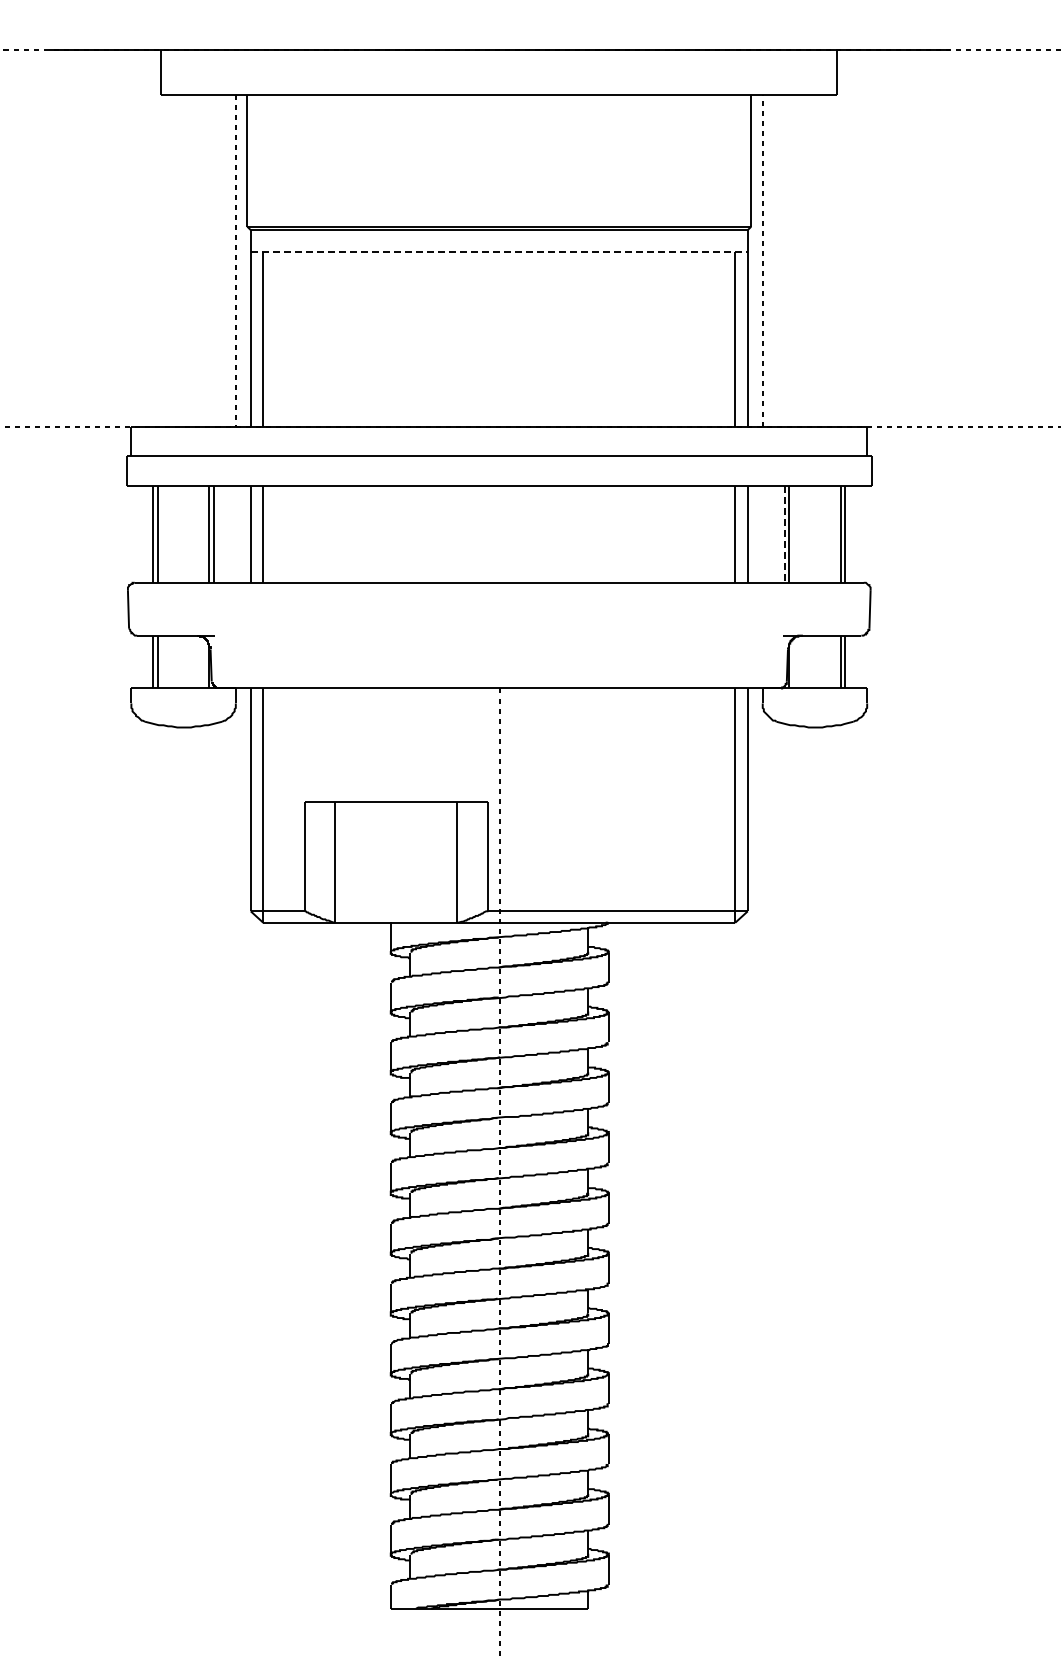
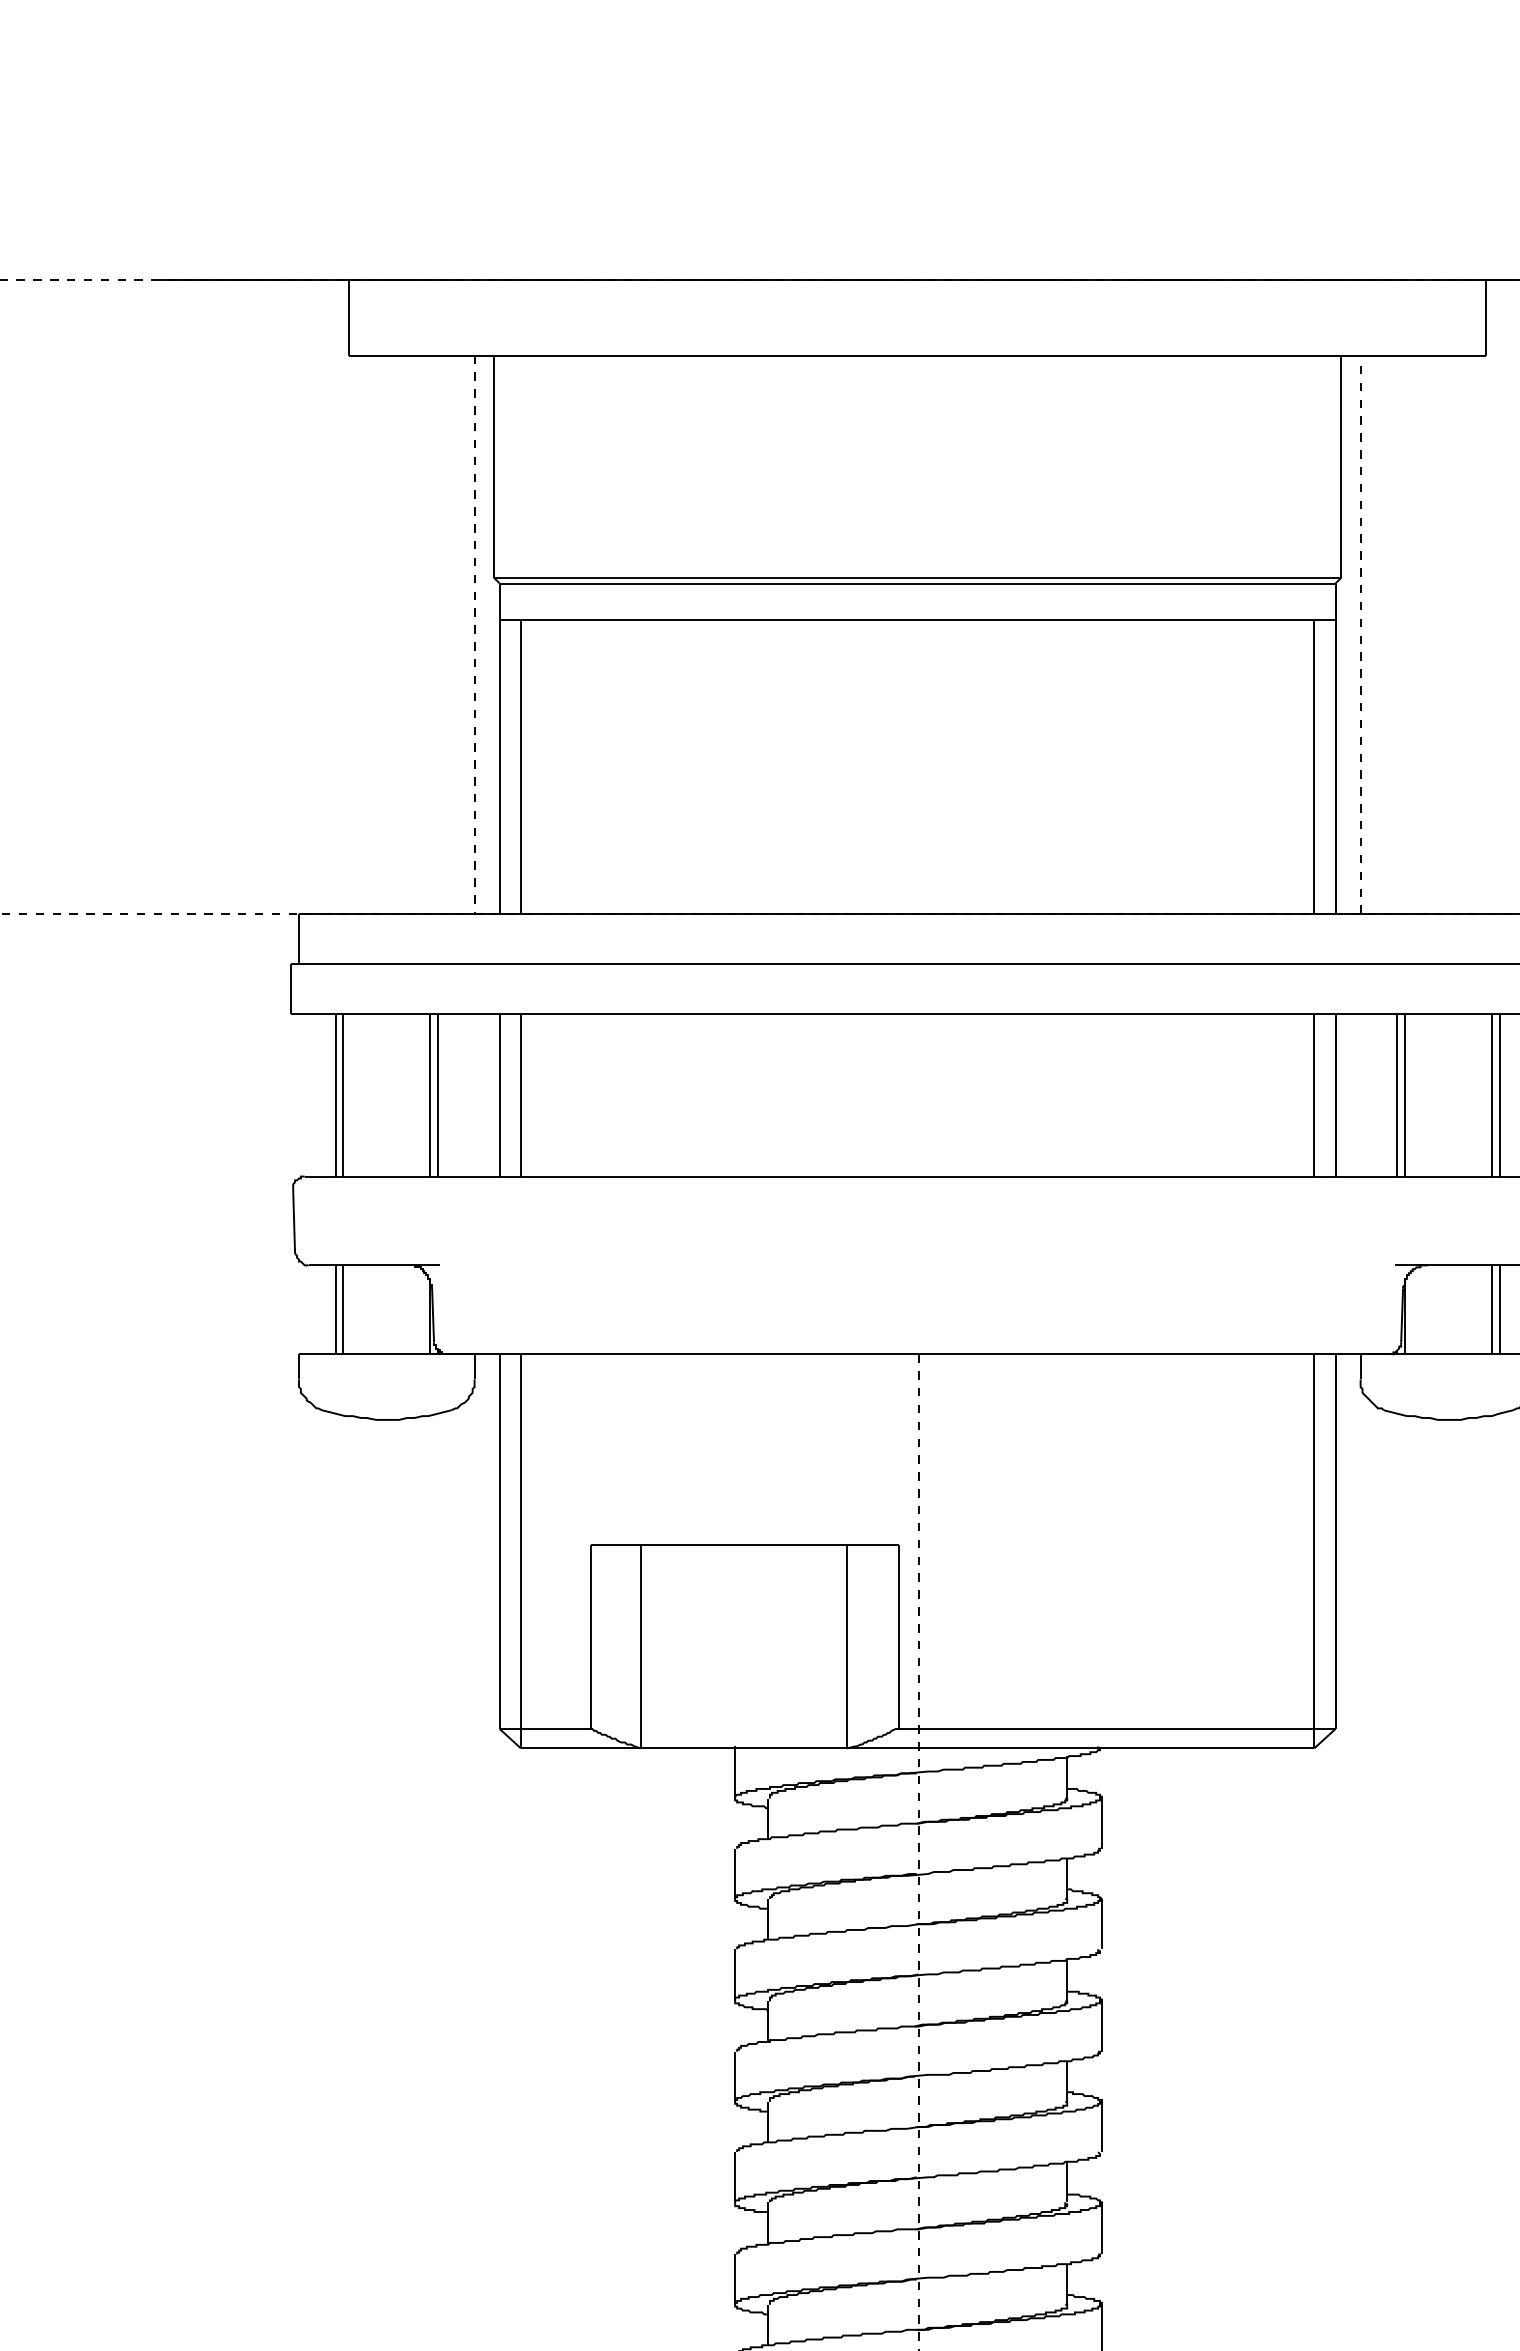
line: (499, 251) -> (917, 619), dashed -> solid
line: (784, 535) -> (1397, 1097), dashed -> solid

